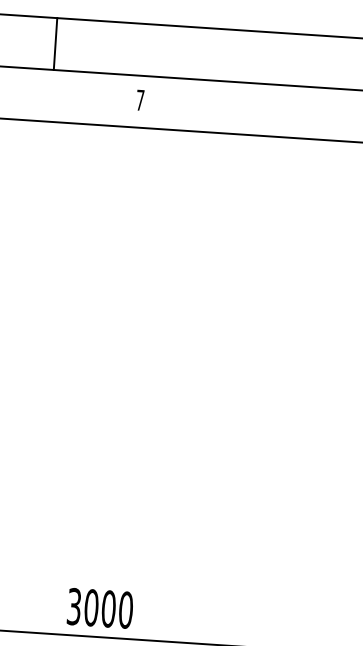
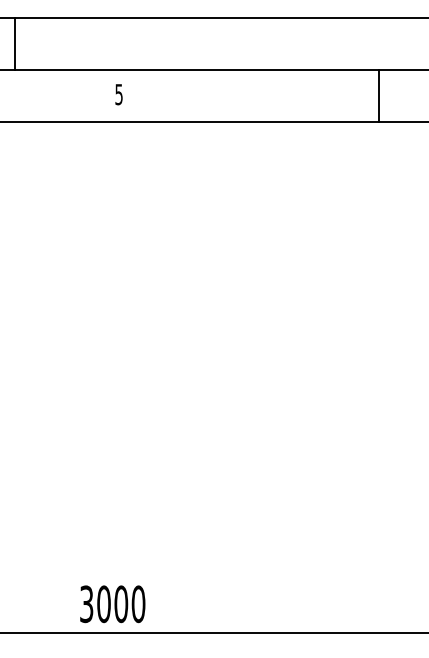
line: (55, 44) -> (14, 44), moved
text: (139, 100) -> (118, 94), 7 -> 5

